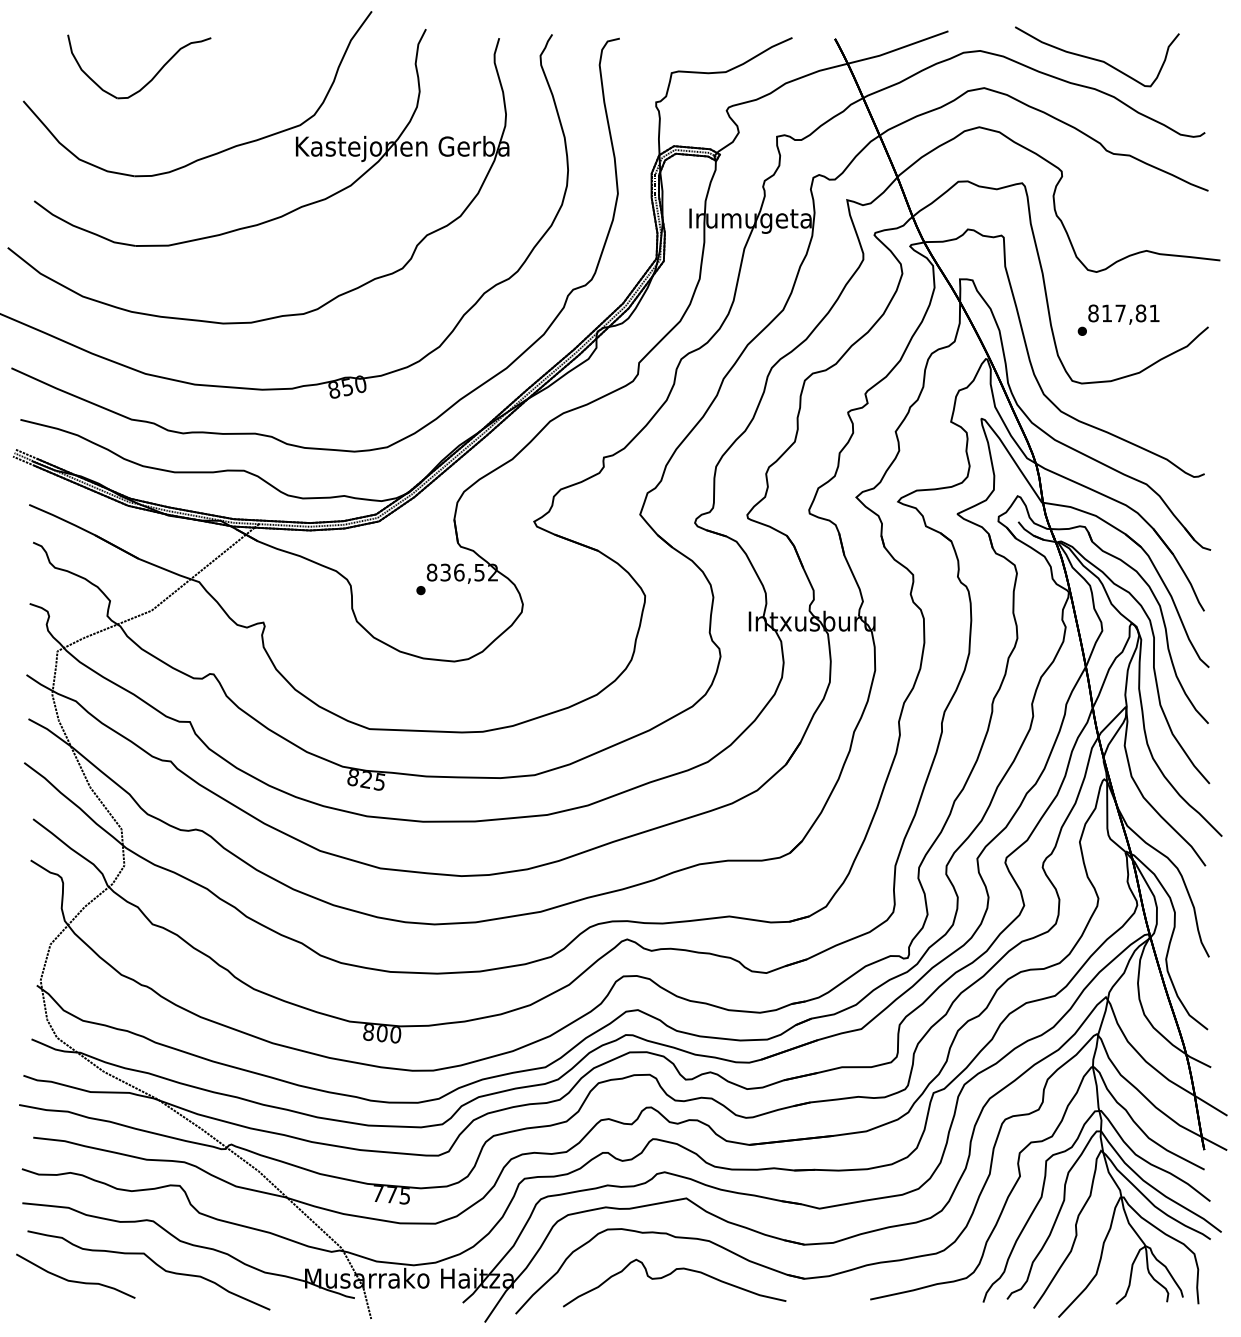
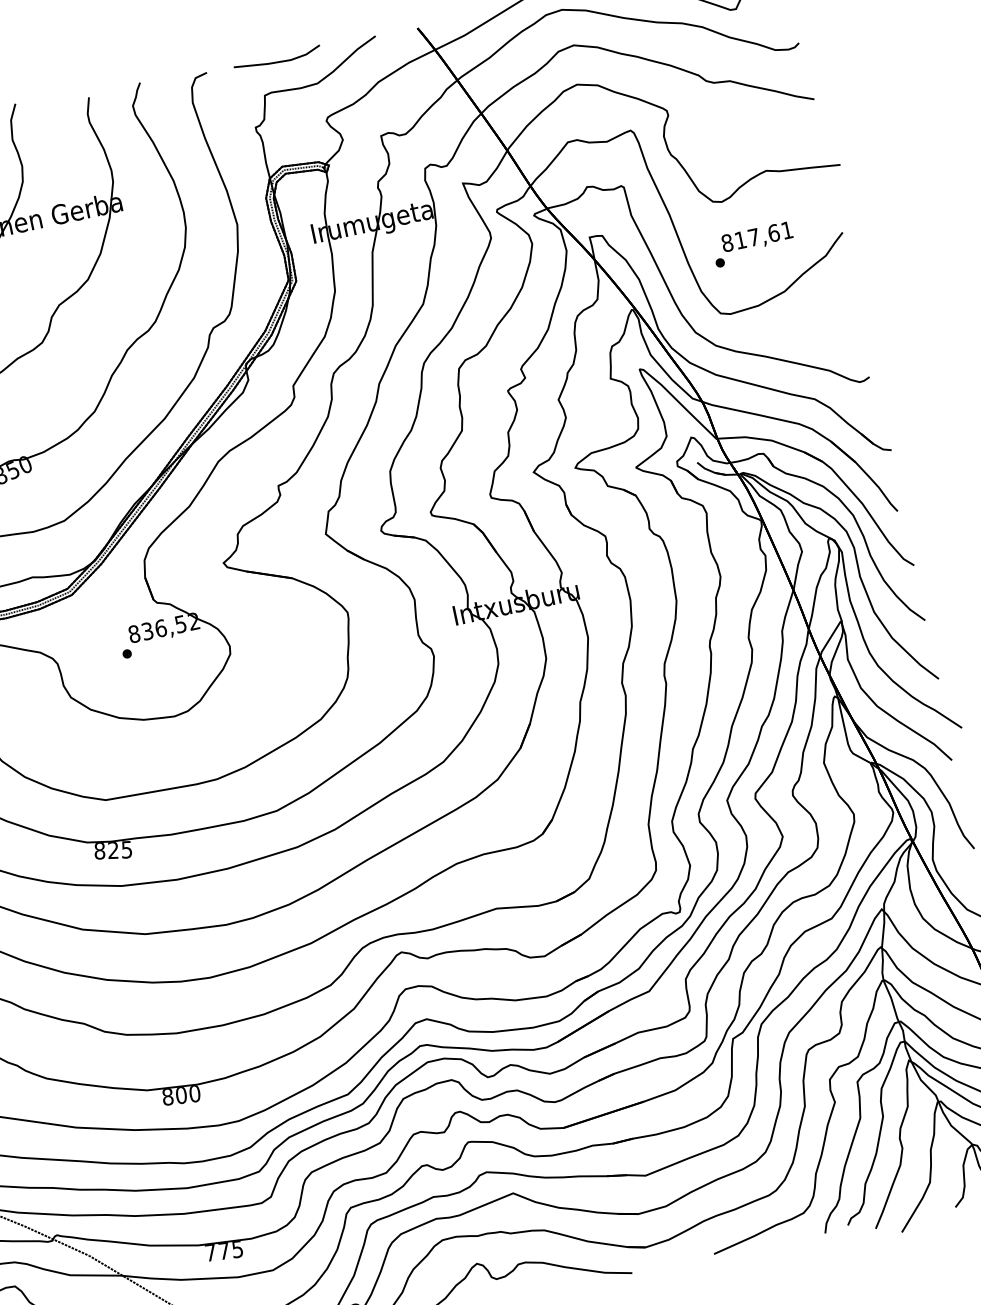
line: (691, 42) -> (277, 61), added
text: (1140, 313) -> (773, 233), 817,81 -> 817,61

